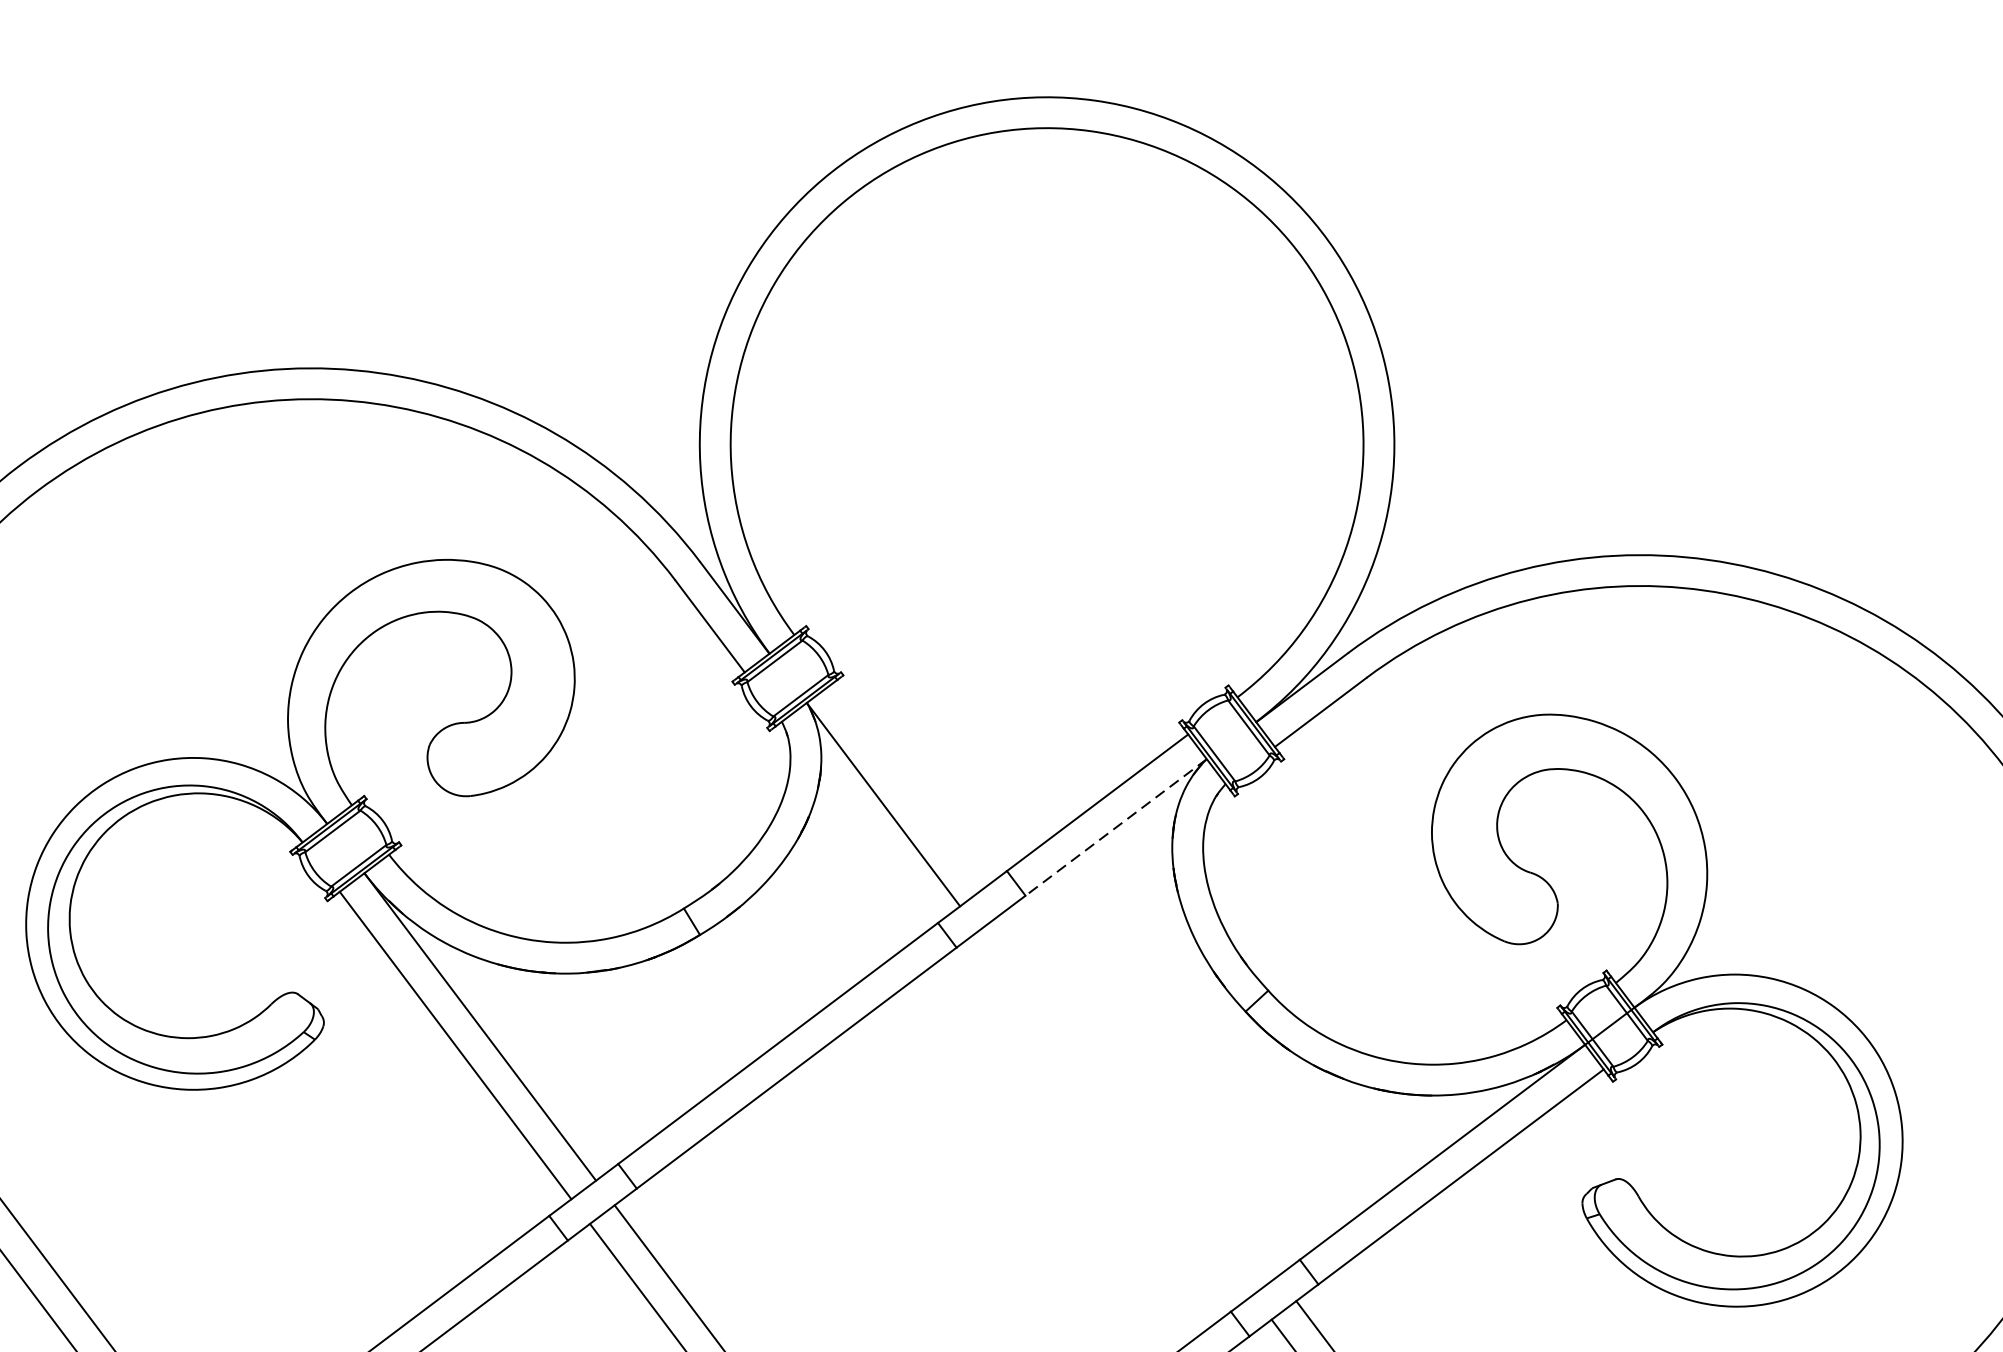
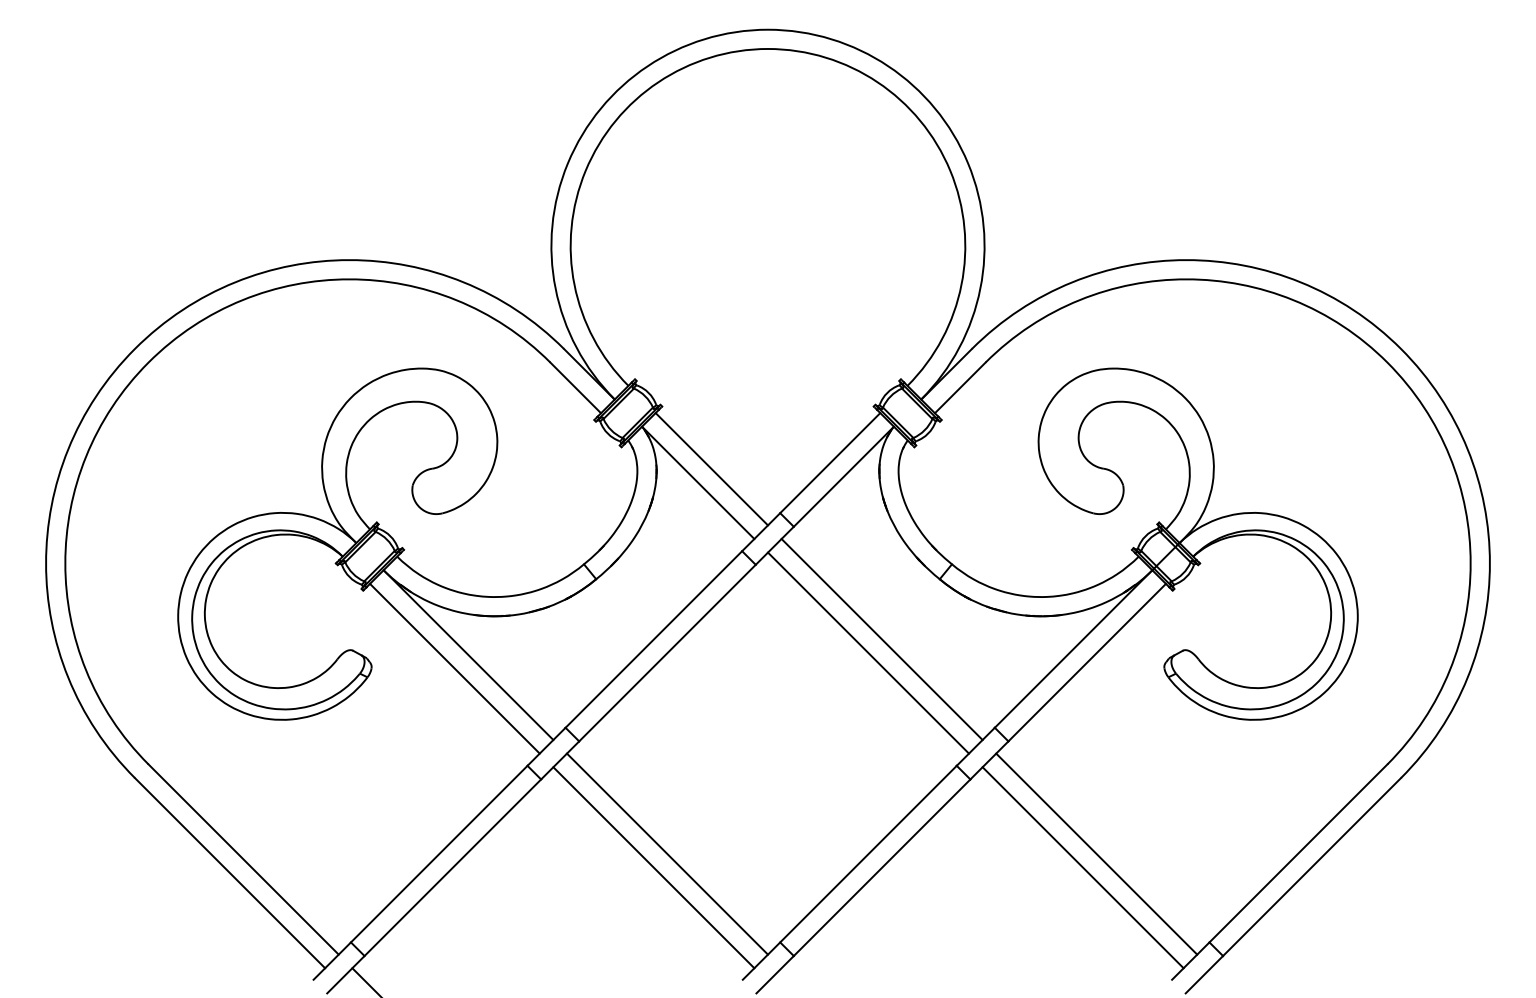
line: (907, 786) -> (711, 469), added
line: (1115, 826) -> (843, 476), dashed -> solid
line: (1139, 1094) -> (881, 639), added
line: (1116, 1112) -> (868, 652), added

